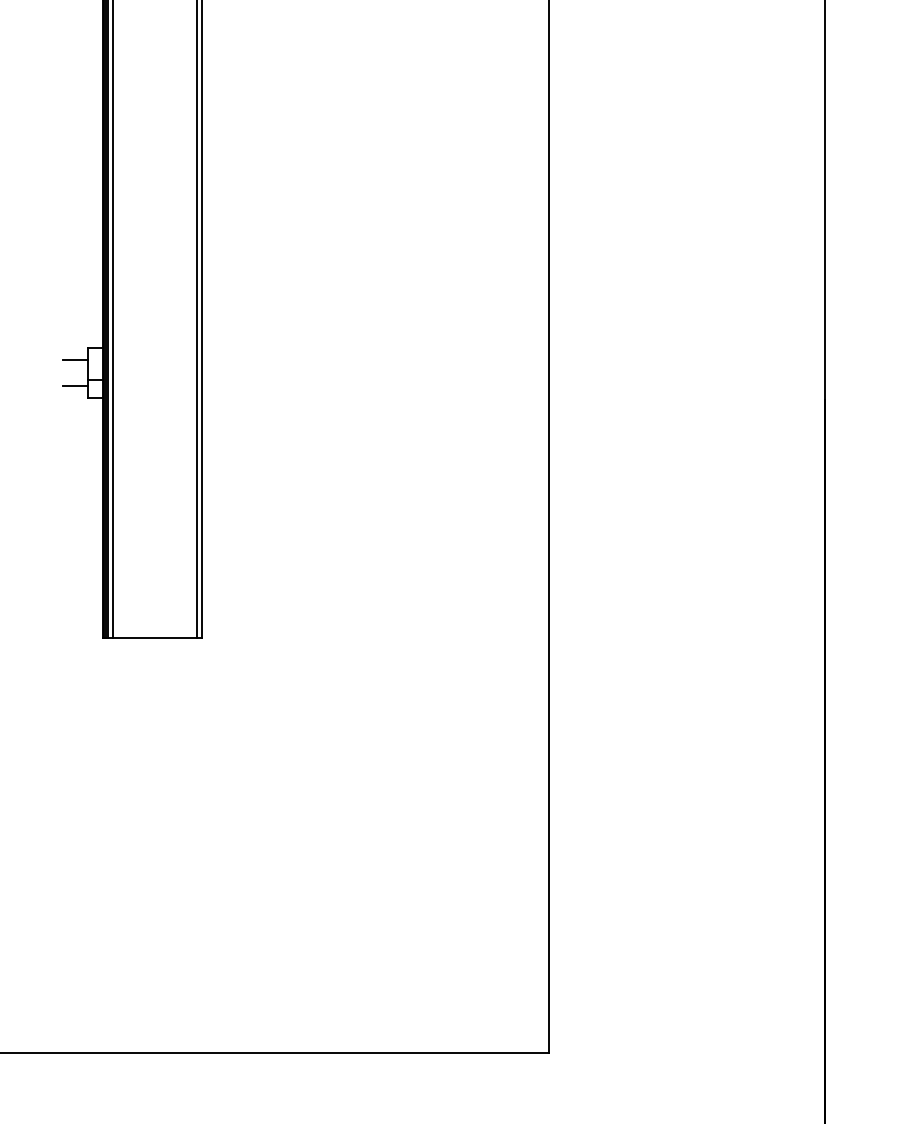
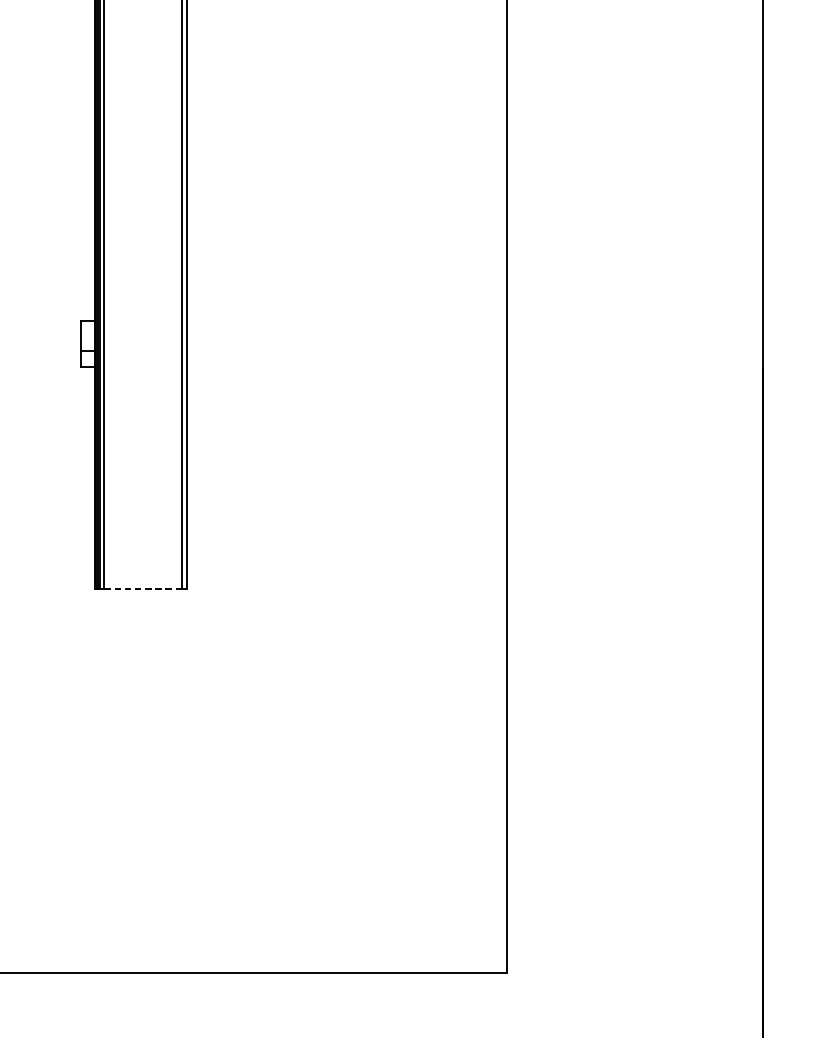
line: (75, 359) -> (69, 331), removed
line: (75, 385) -> (69, 355), removed
line: (154, 637) -> (142, 588), solid -> dashed

